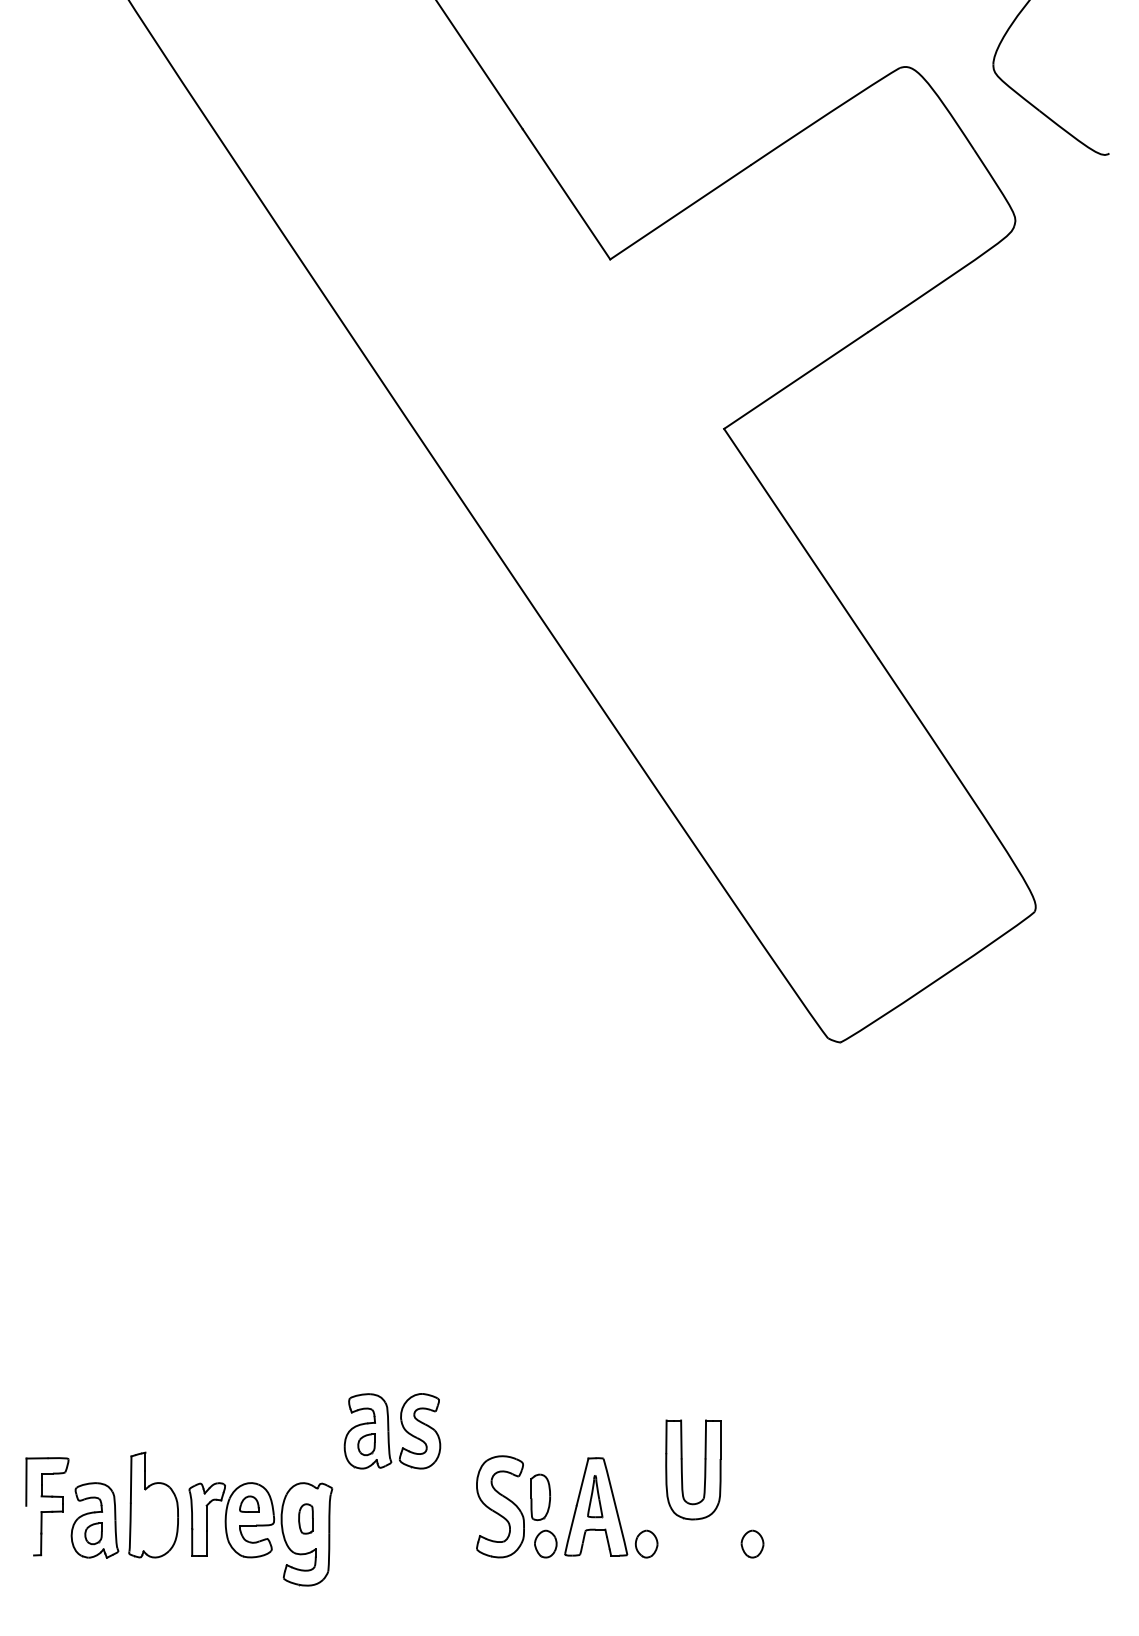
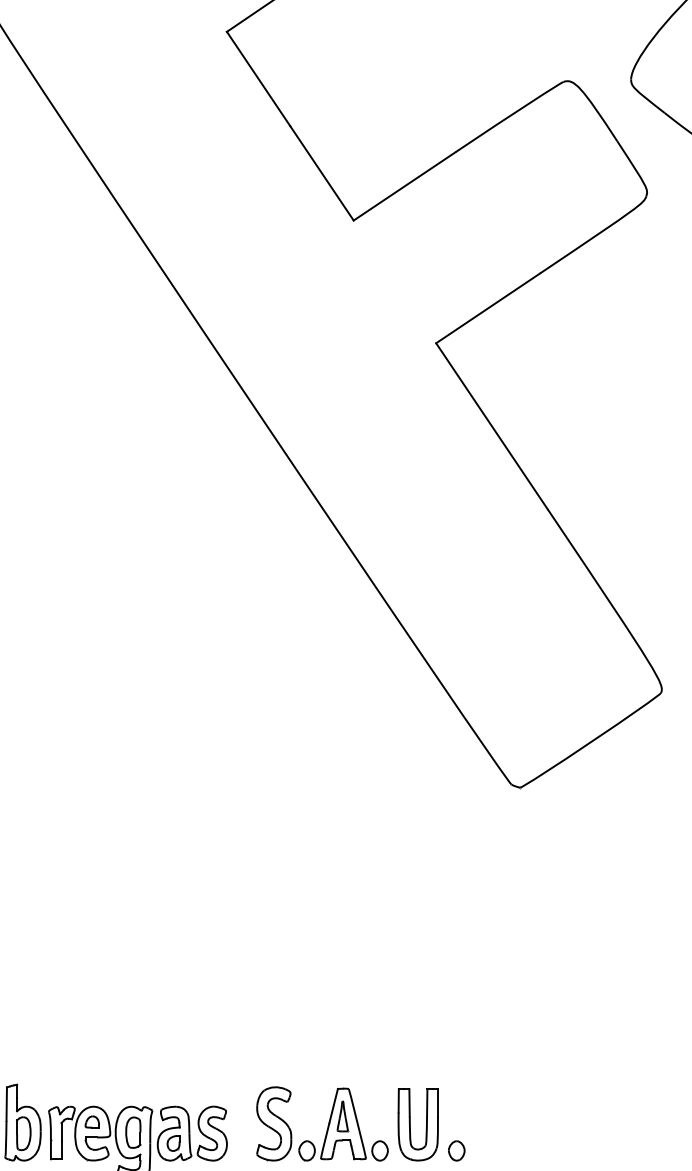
part: (392, 1431) -> (192, 1133), moved
part: (682, 1469) -> (410, 1124), moved
part: (540, 1497) -> (23, 1133), moved
part: (305, 1518) -> (132, 1132), size x1.43

